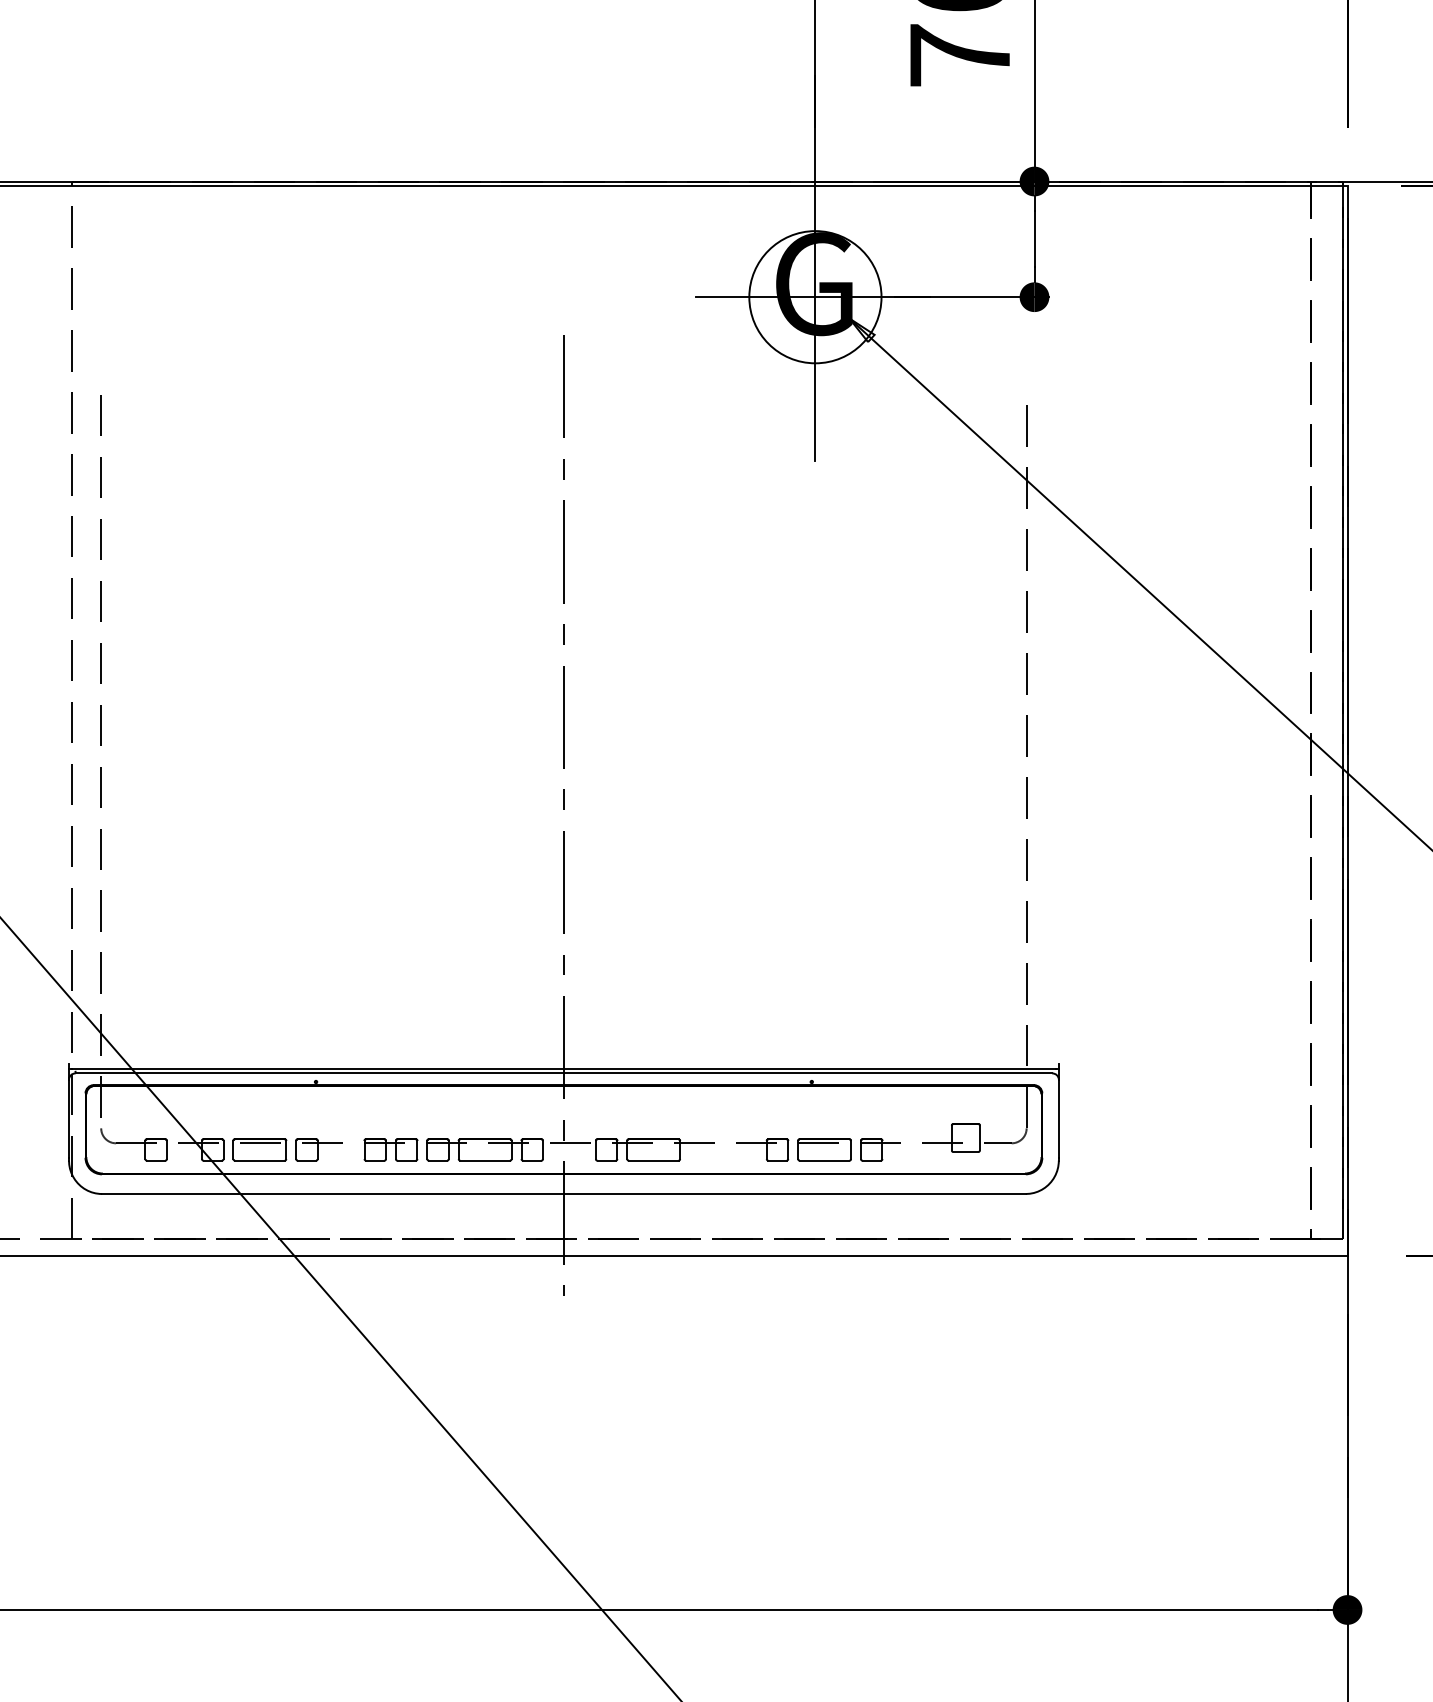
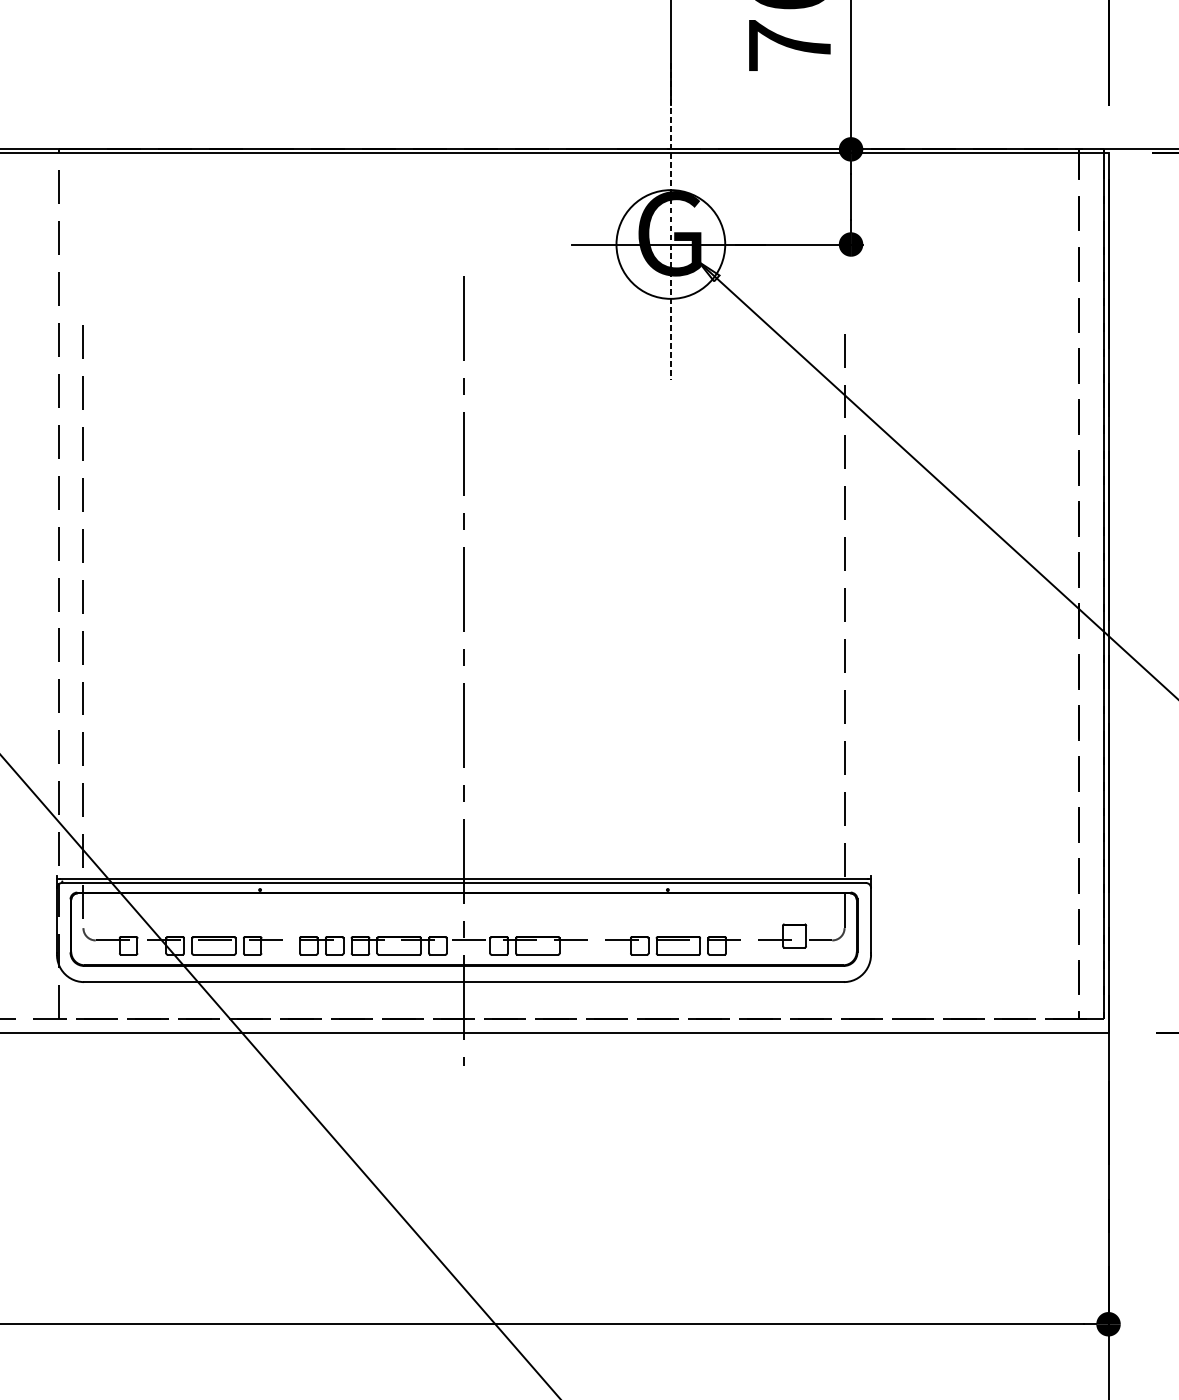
line: (815, 268) -> (670, 220), solid -> dashed

